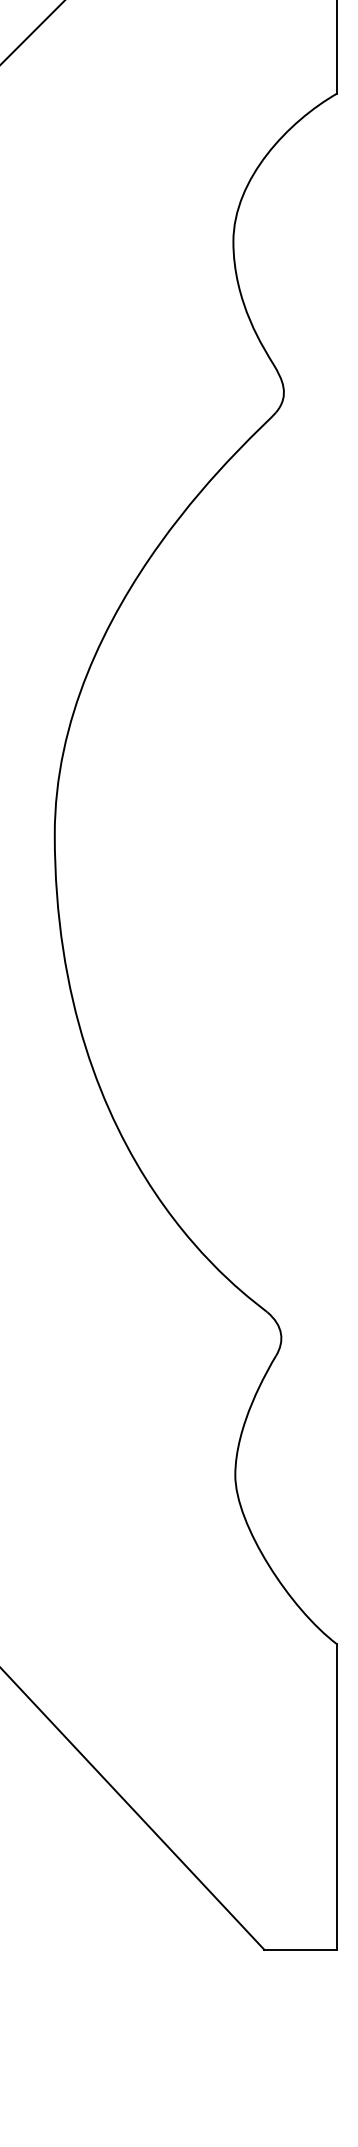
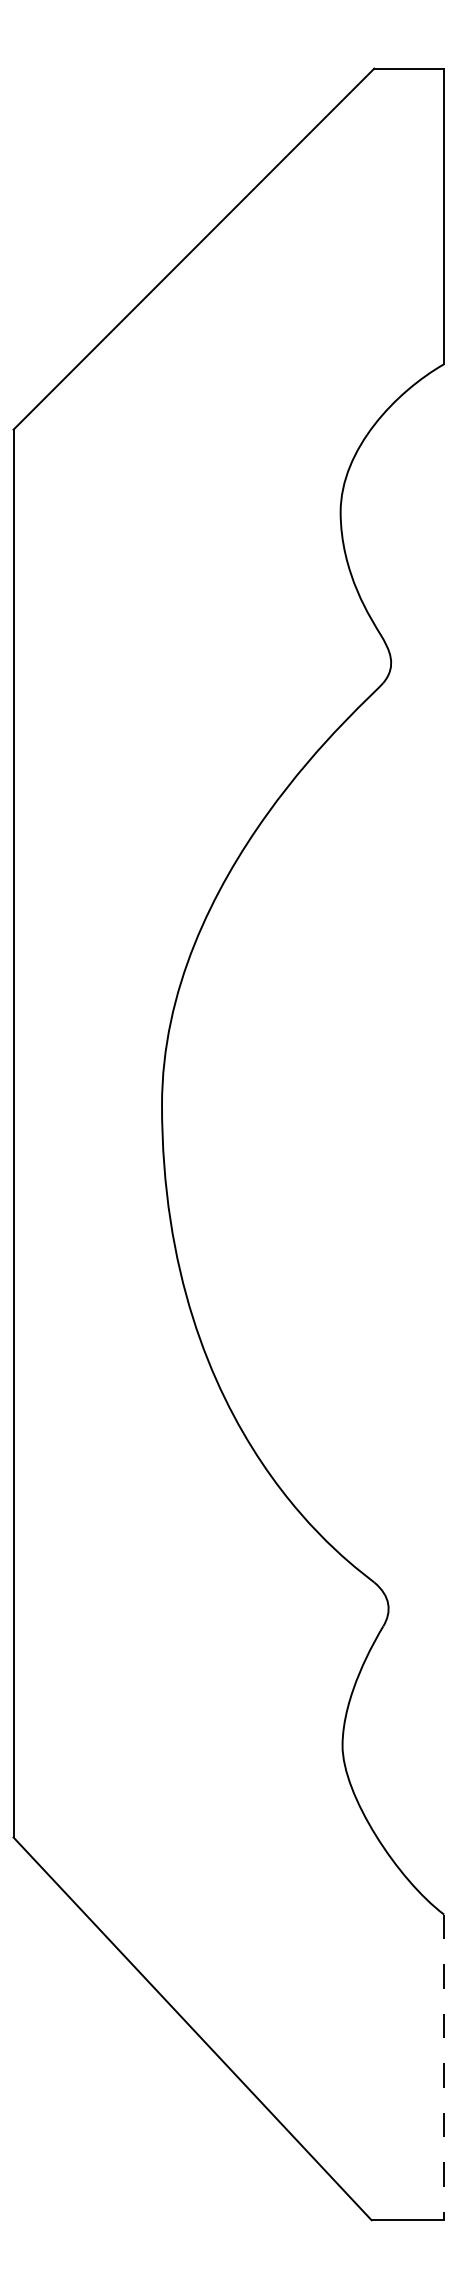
line: (337, 1797) -> (444, 2067), solid -> dashed

